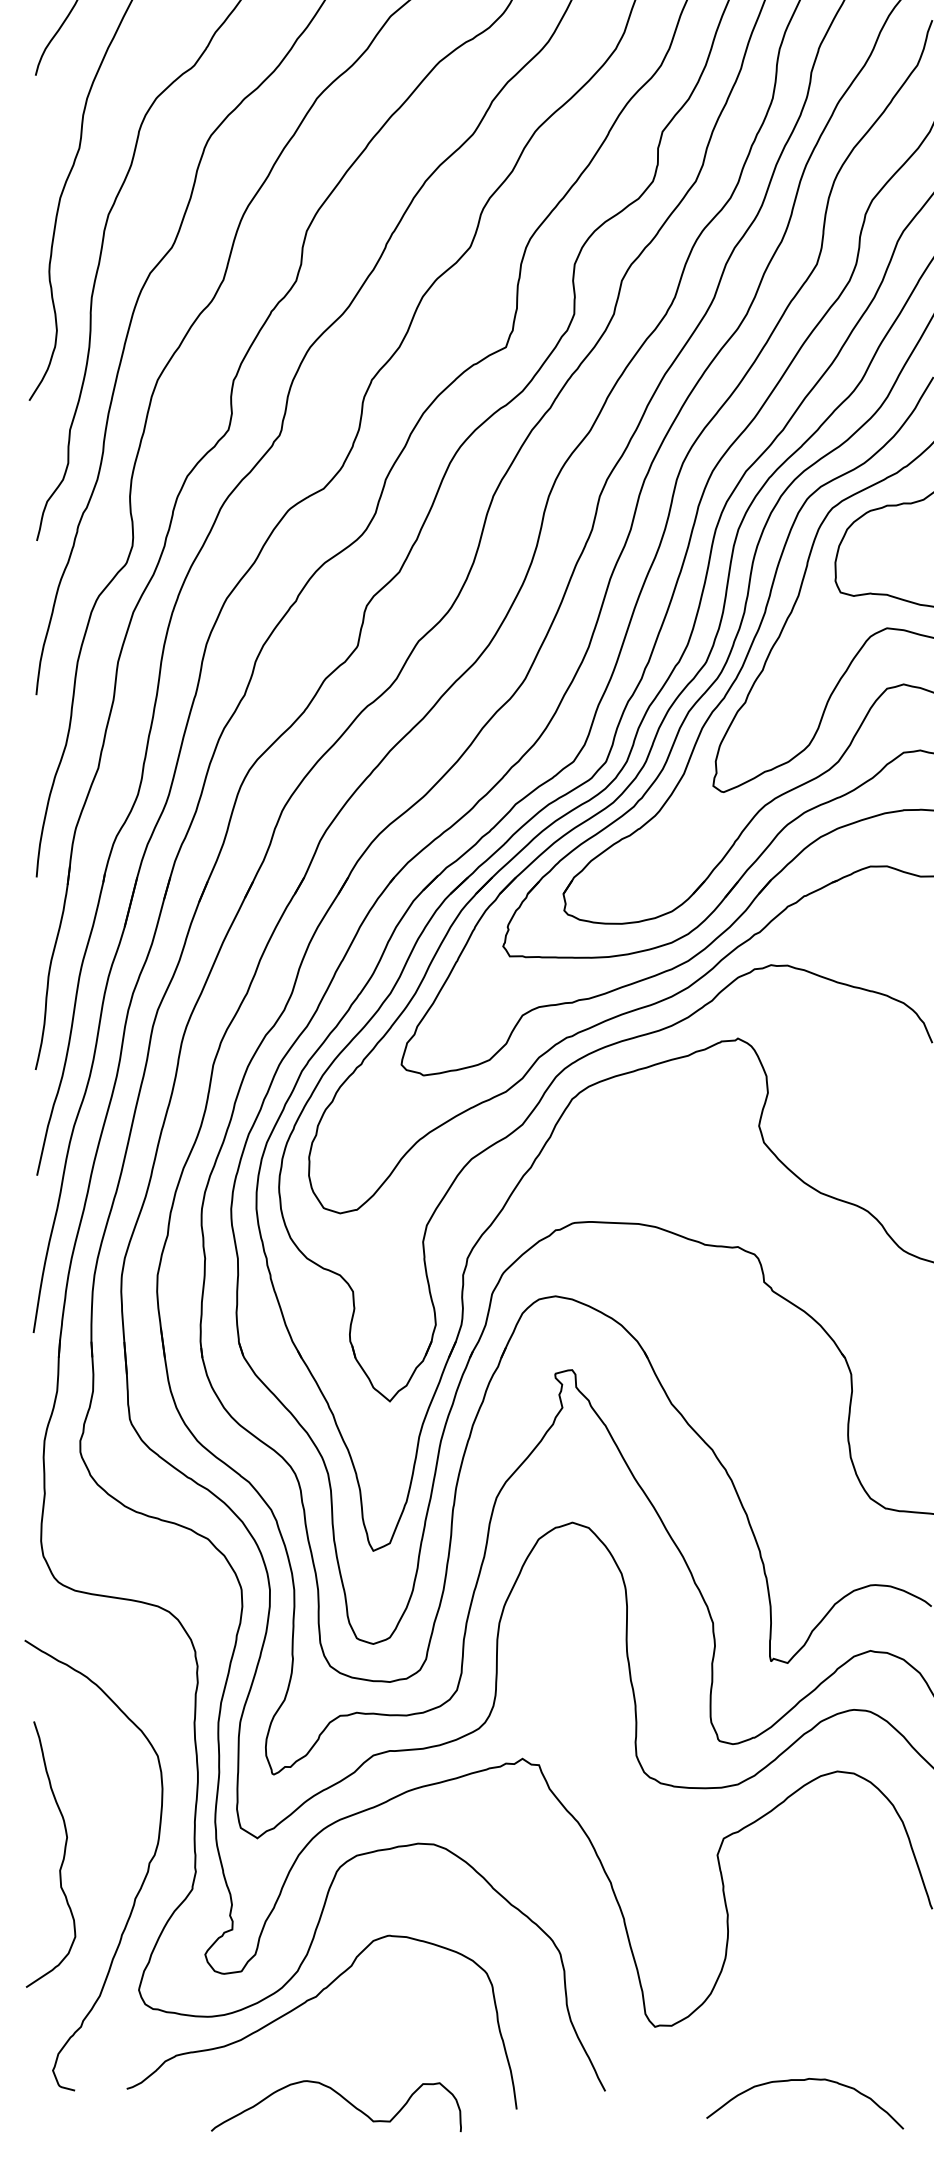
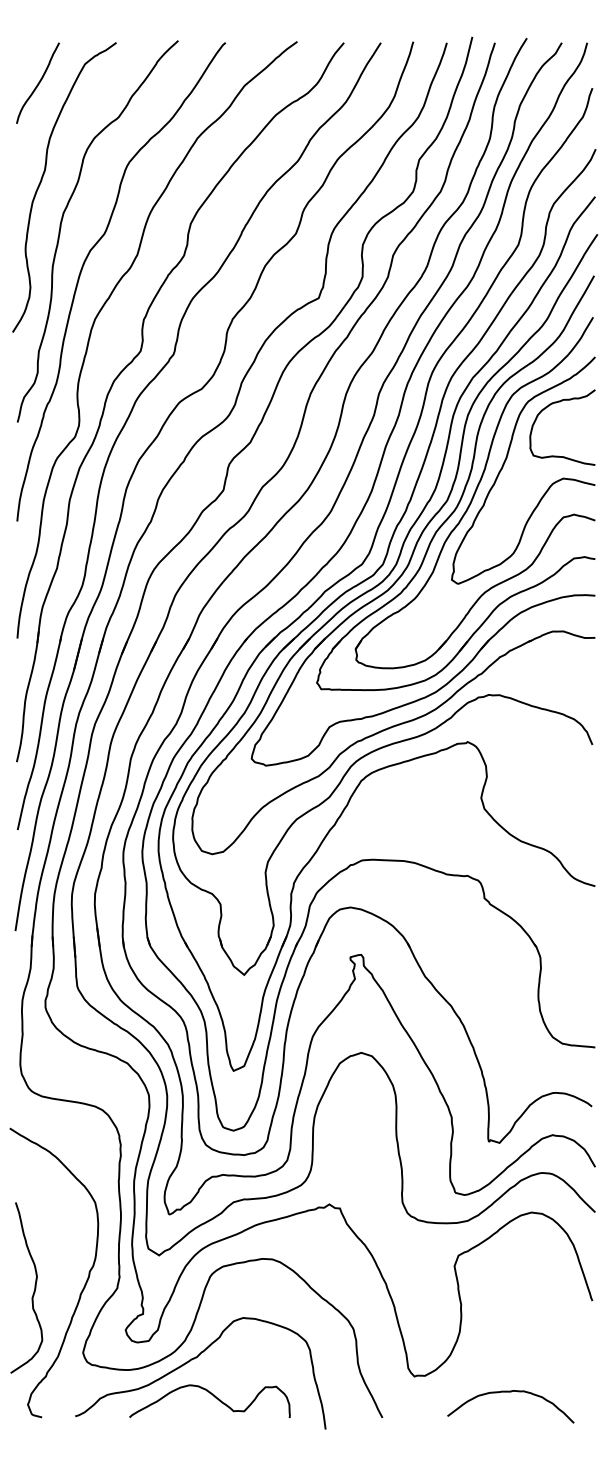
curve: (63, 1853) -> (34, 1287), moved
curve: (804, 2081) -> (510, 1392), moved
curve: (342, 2098) -> (213, 1396), moved

